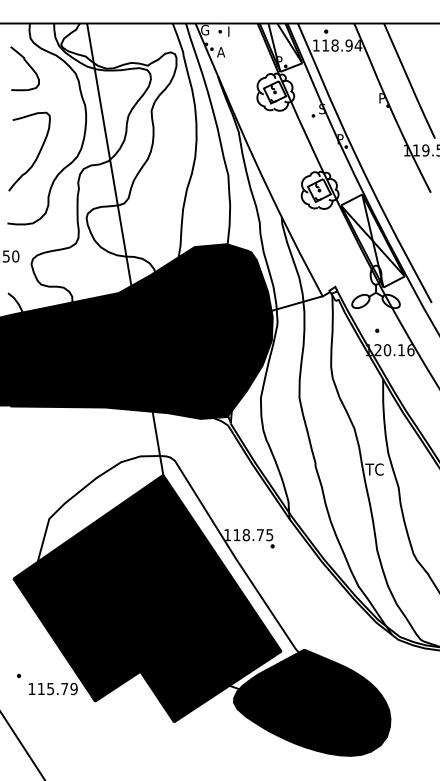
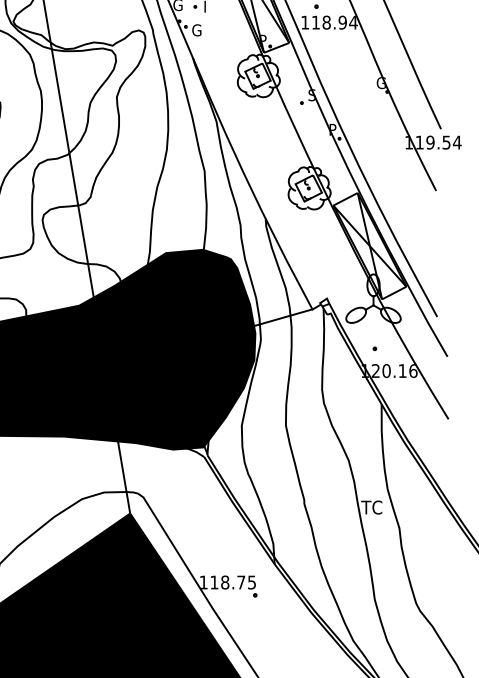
text: (221, 52) -> (196, 30), A -> G
text: (382, 98) -> (380, 83), P -> G

